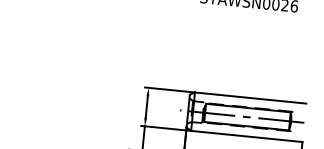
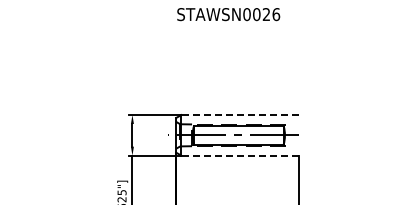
line: (250, 98) -> (240, 115), solid -> dashed
line: (247, 136) -> (240, 155), solid -> dashed

